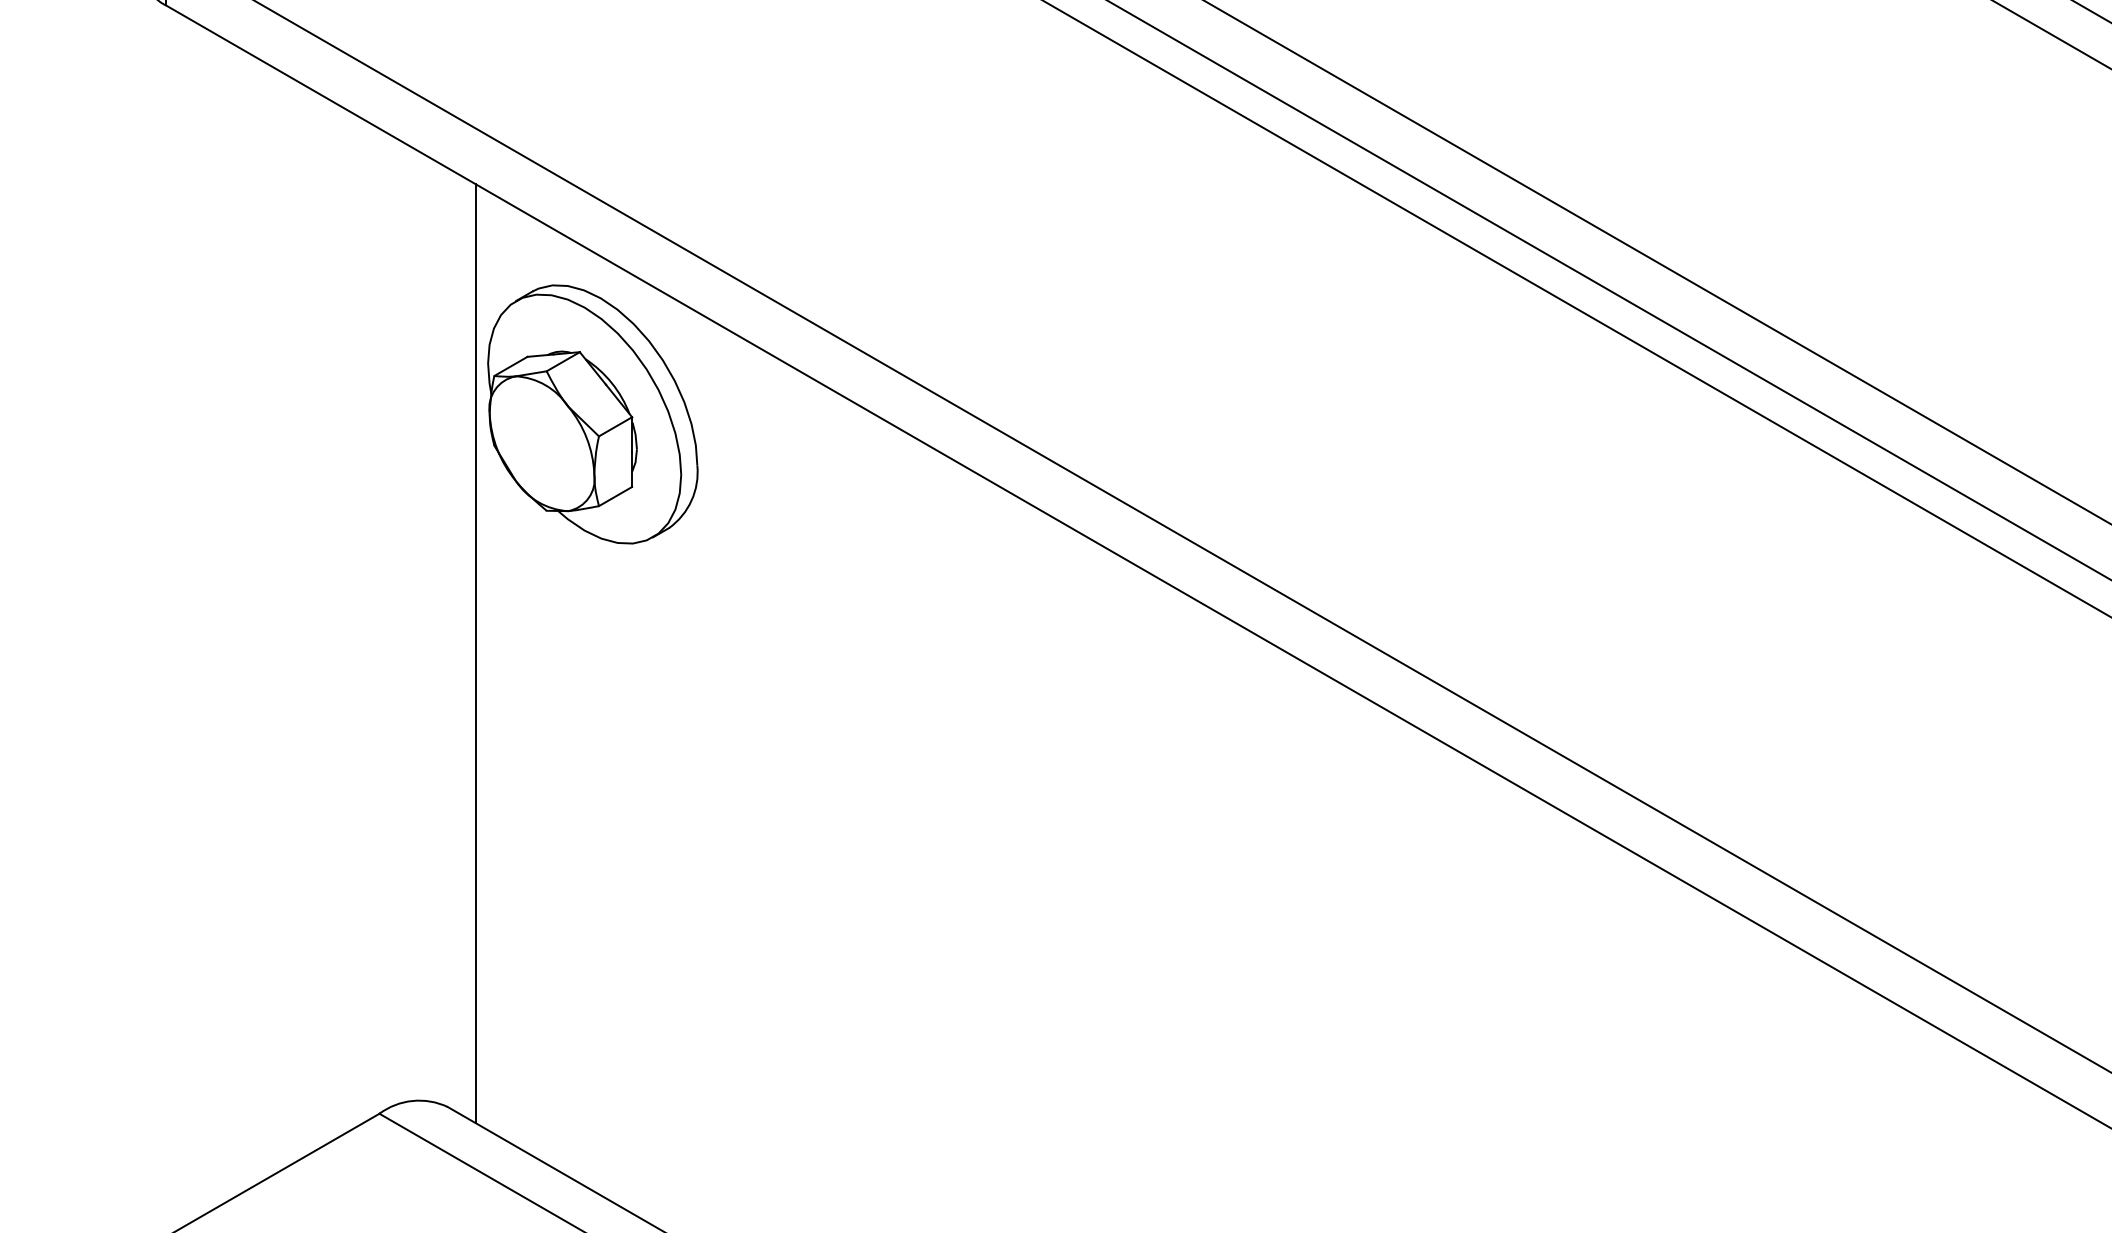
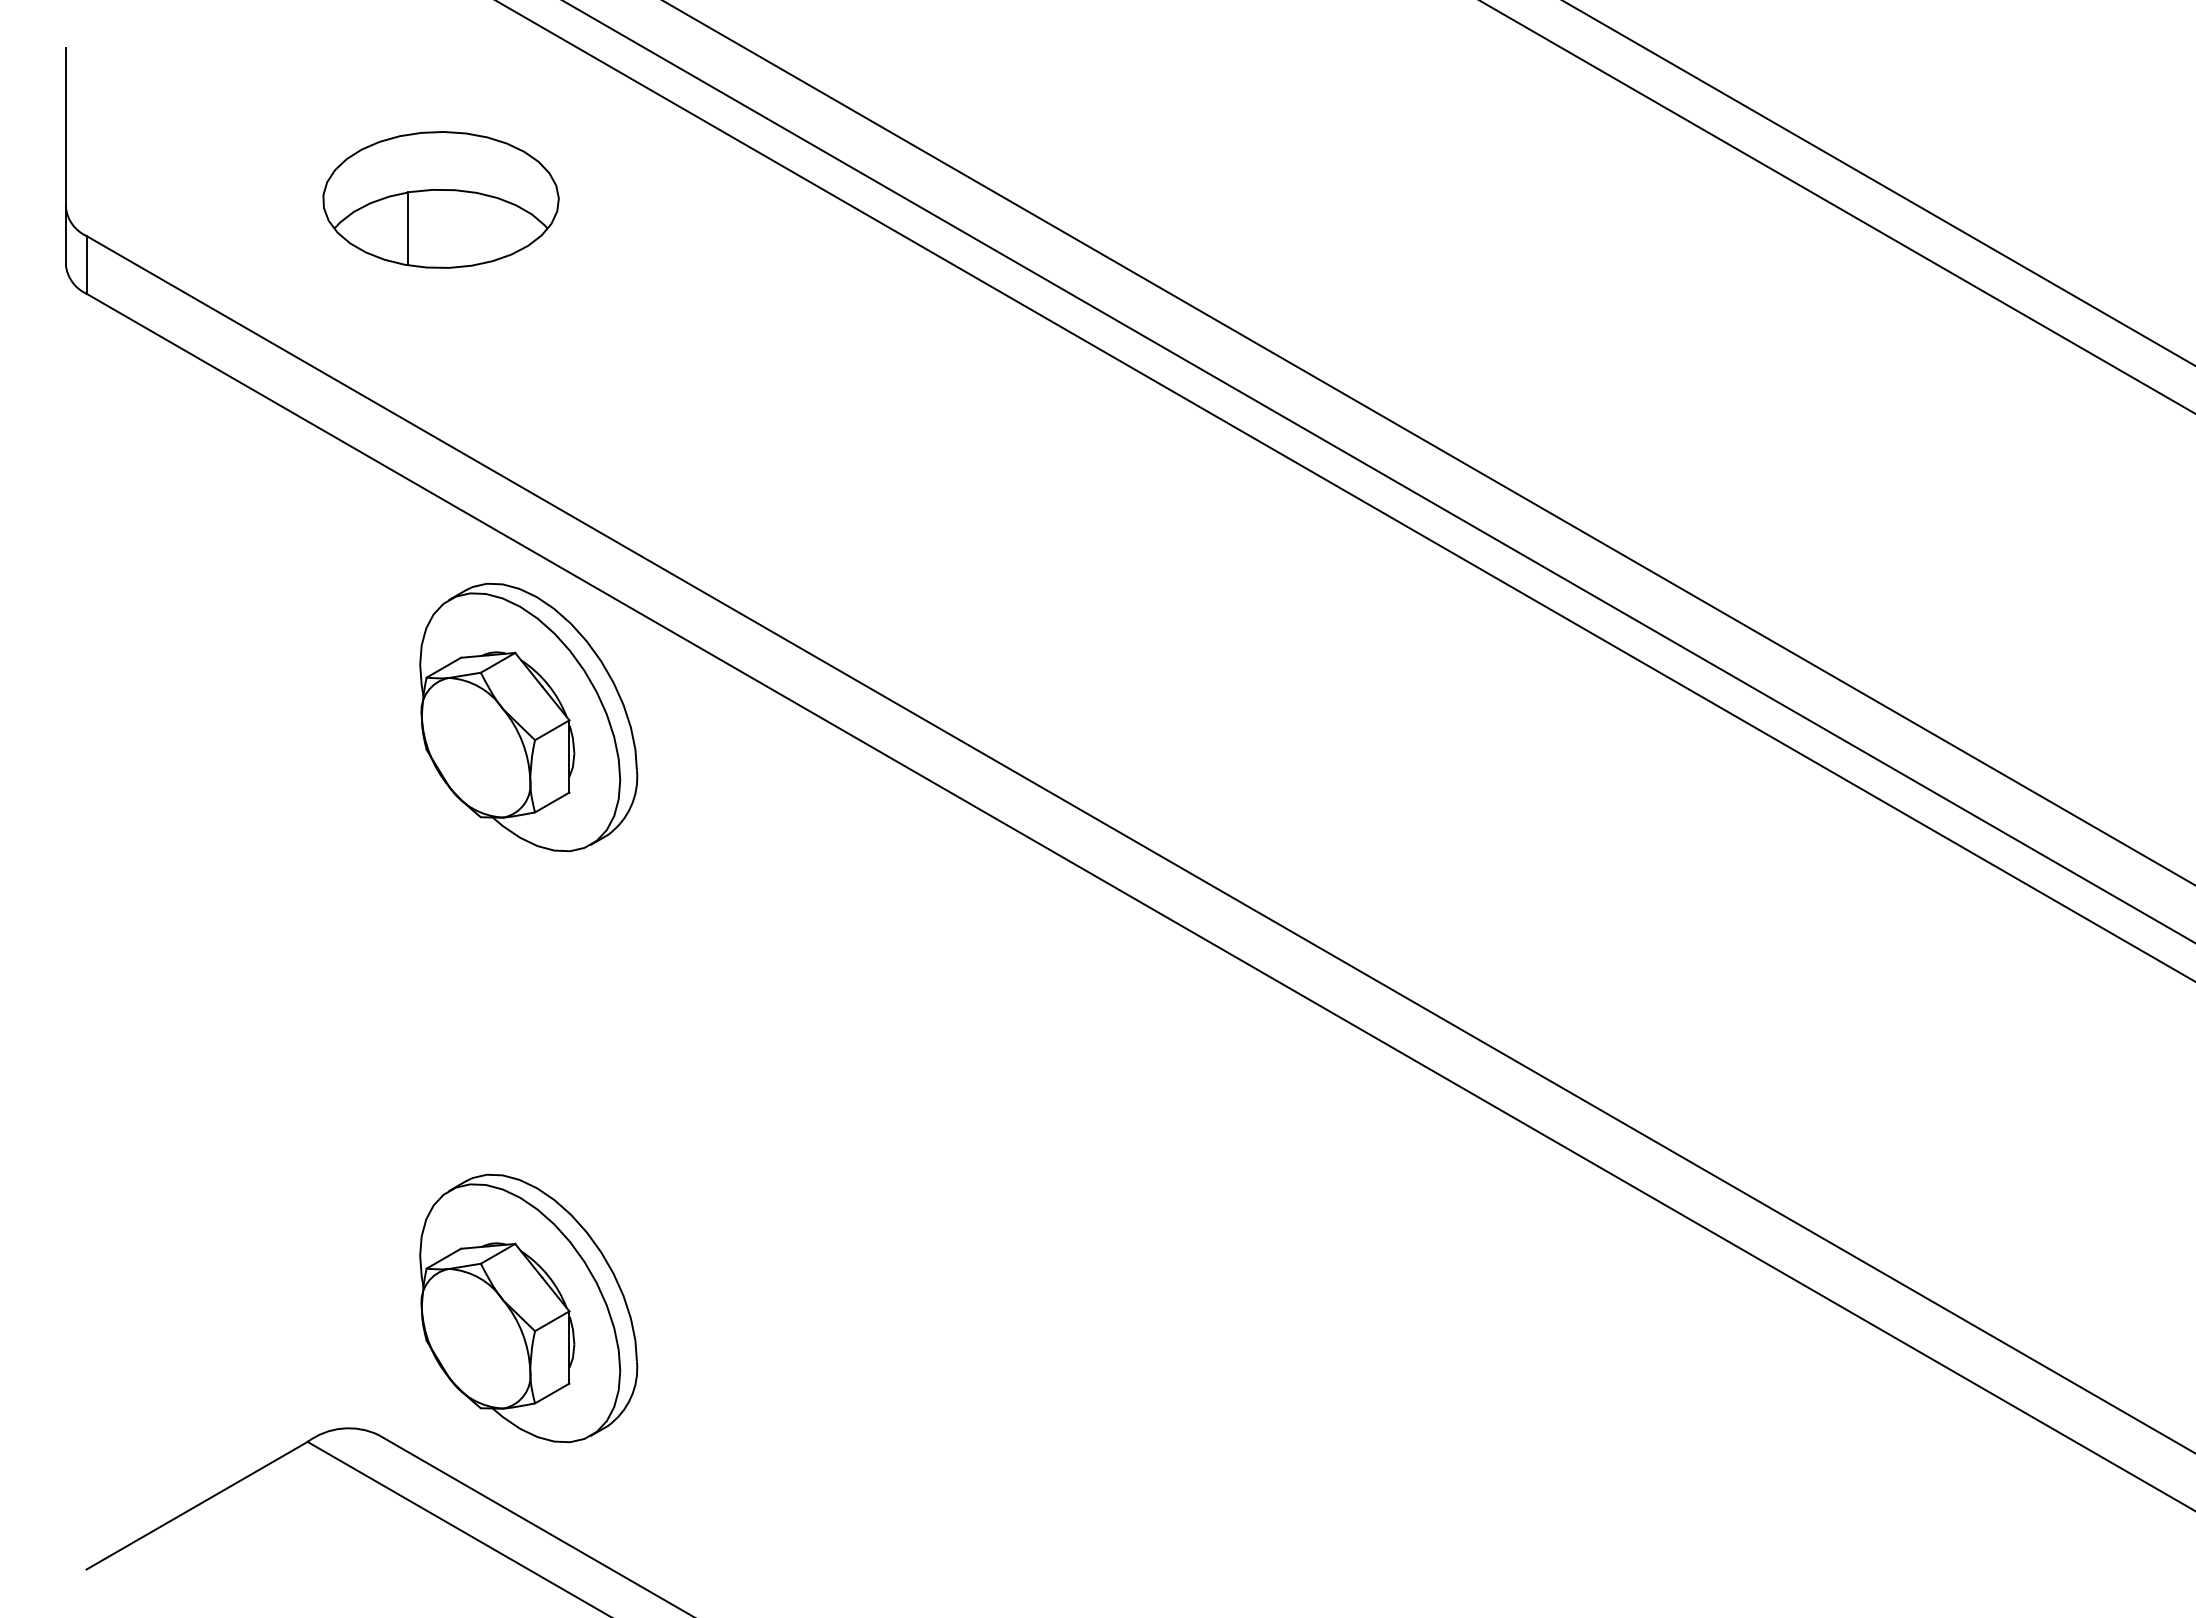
line: (475, 653) -> (407, 965), removed
part: (592, 984) -> (528, 1308), added

